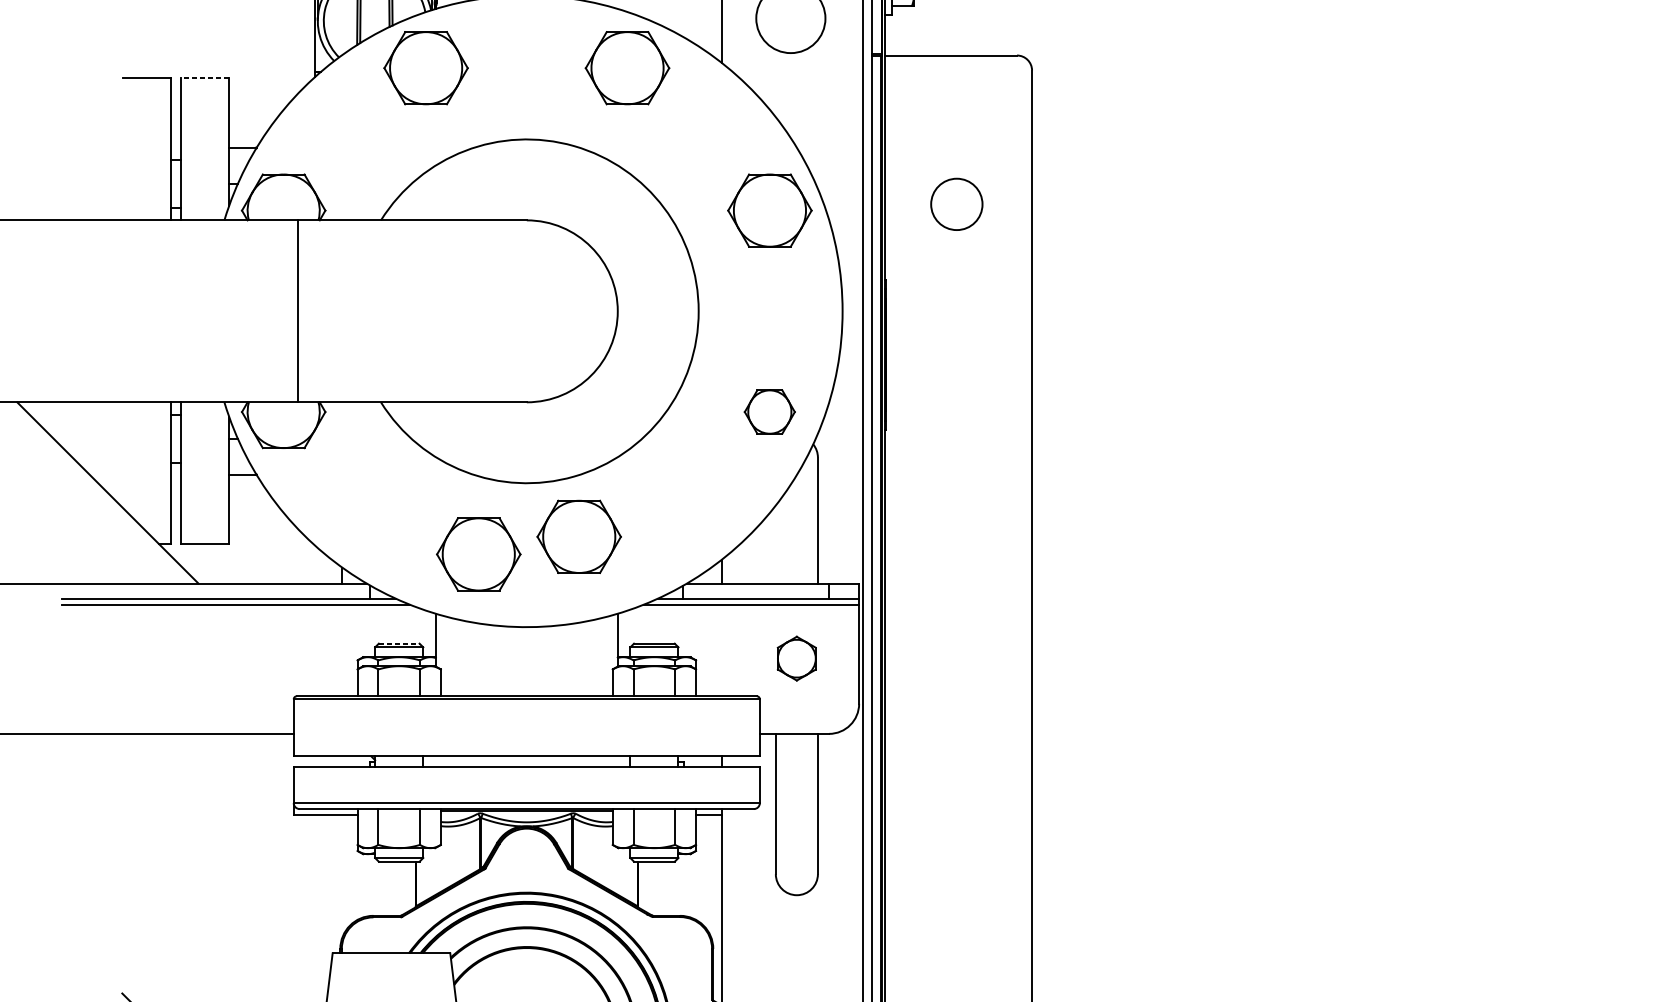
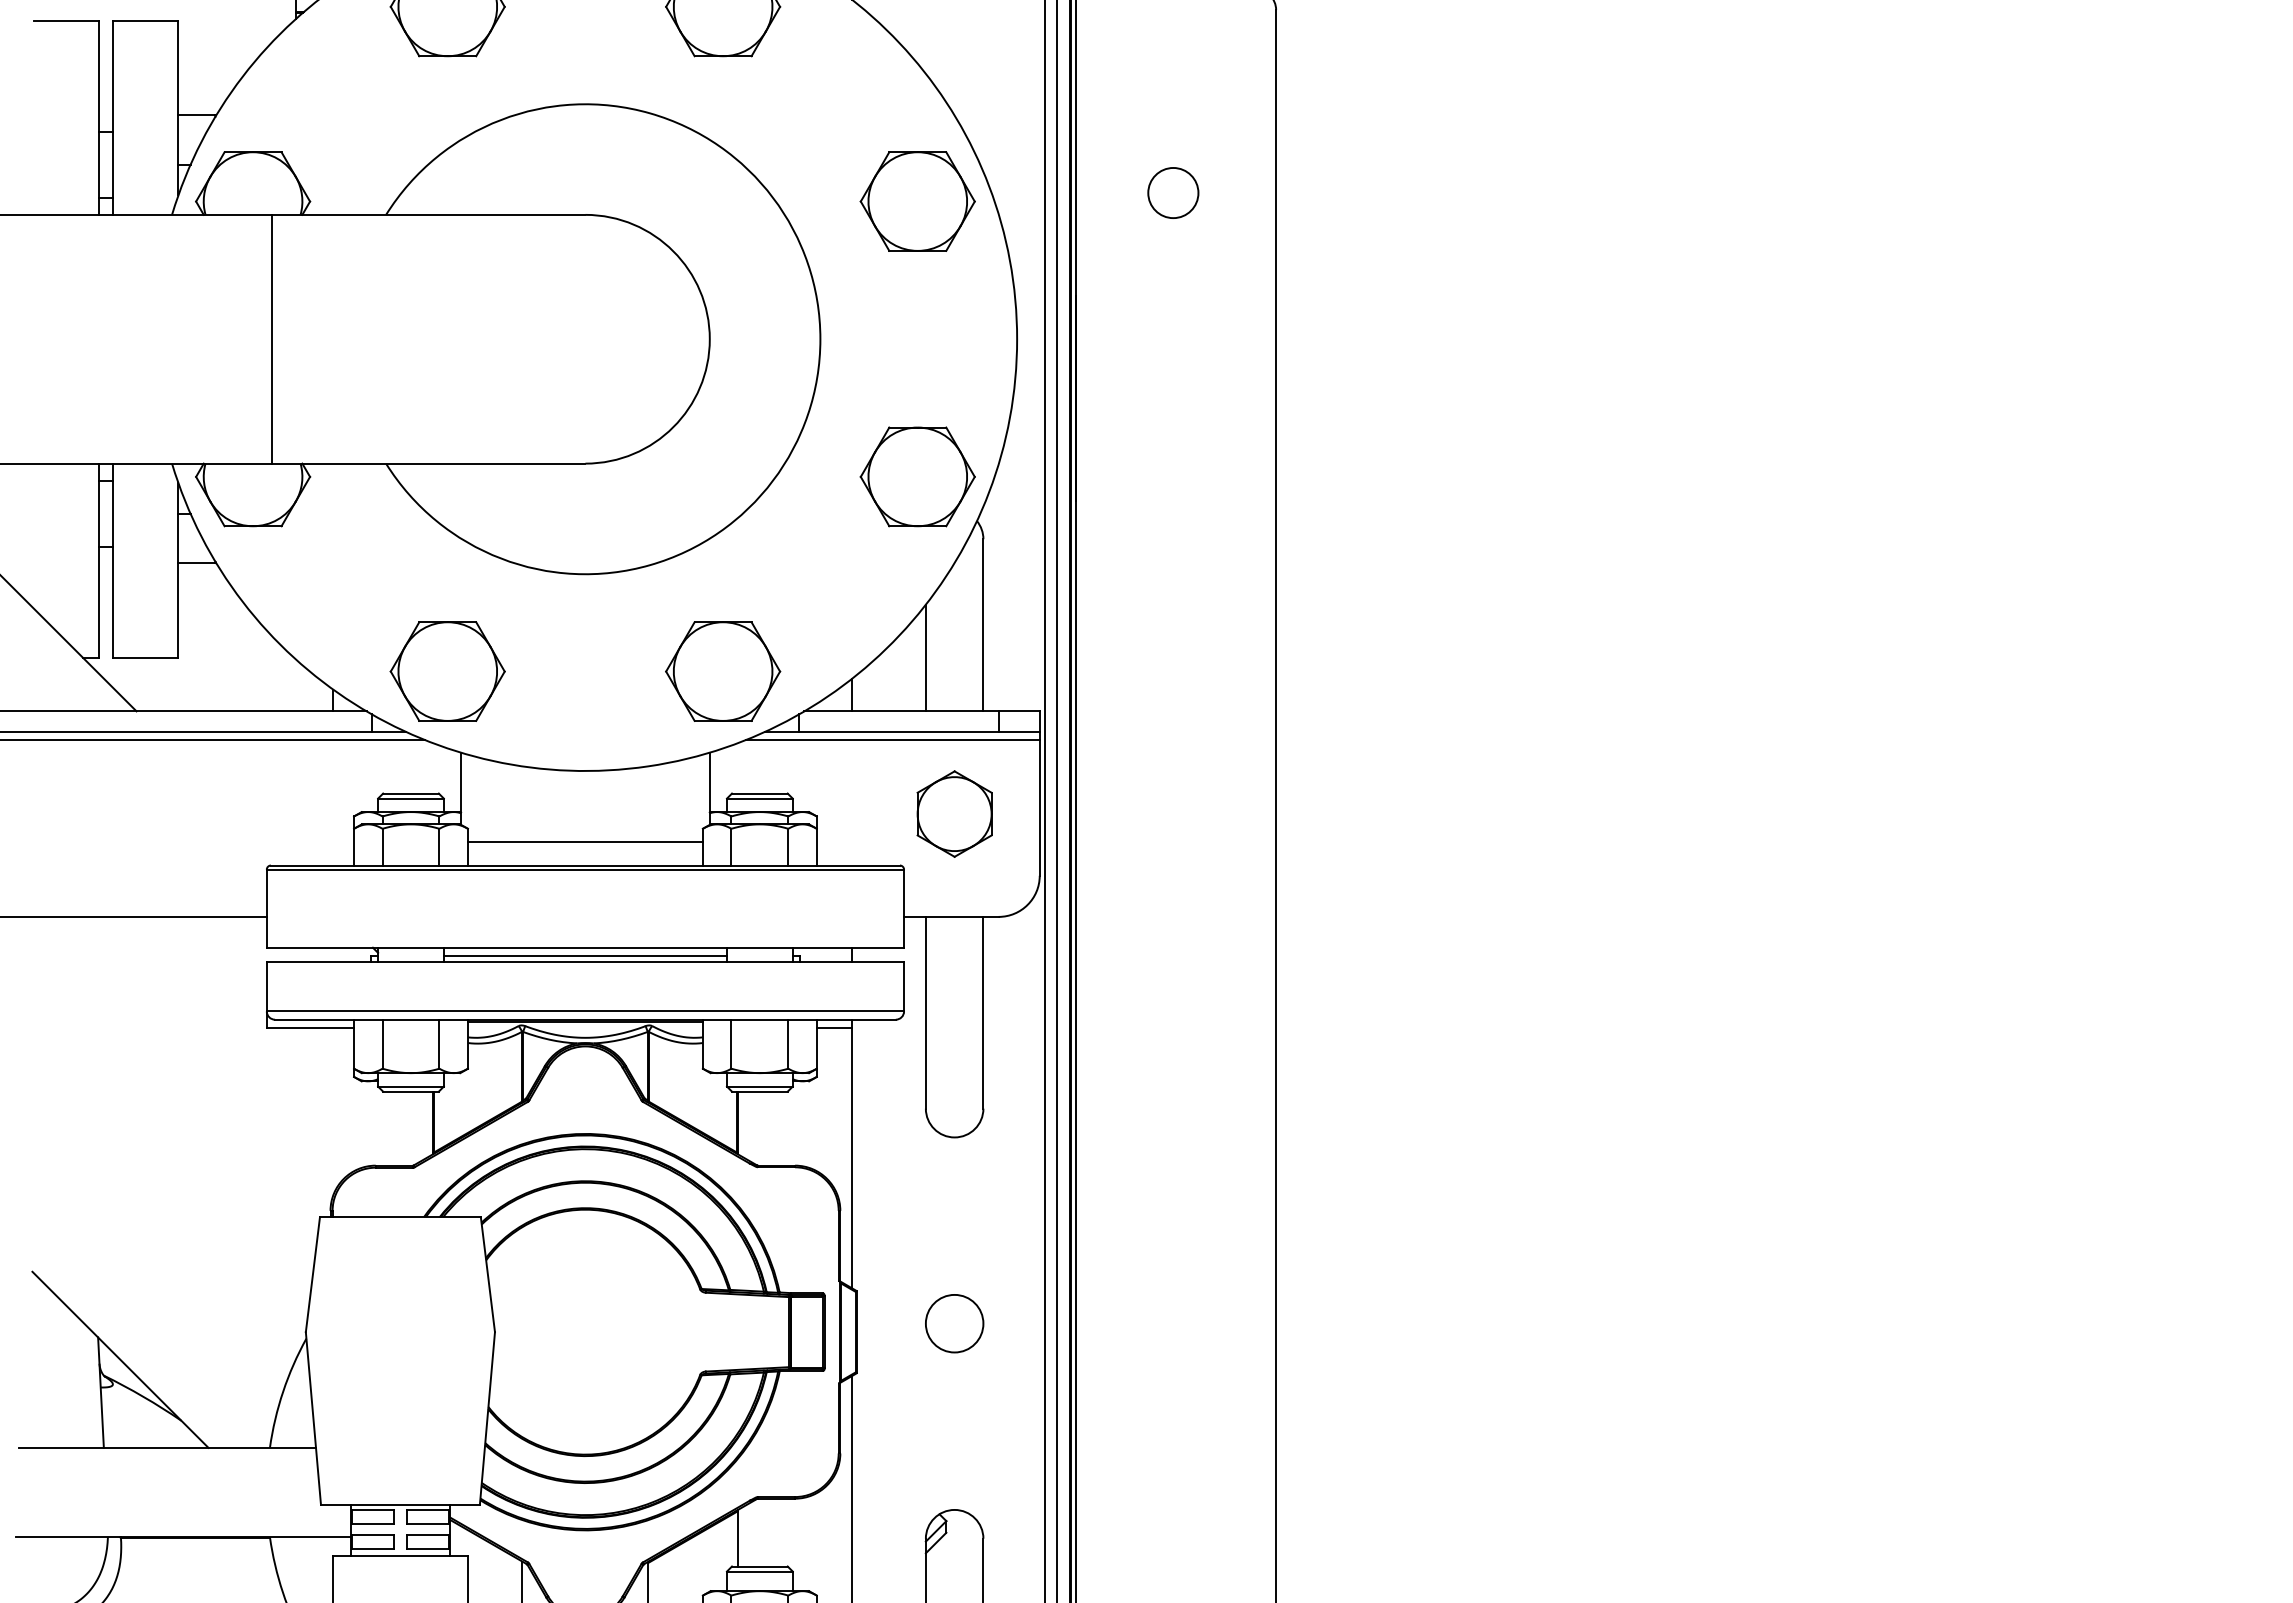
line: (205, 78) -> (145, 20), dashed -> solid
circle: (956, 203) -> (1173, 192), size x0.71
part: (769, 411) -> (917, 476), size x1.67
part: (579, 536) -> (723, 671), moved
line: (775, 544) -> (925, 657), added
part: (478, 554) -> (447, 671), moved
line: (399, 643) -> (411, 793), dashed -> solid
part: (796, 658) -> (954, 813), size x1.43
line: (526, 678) -> (584, 841), added
line: (526, 762) -> (585, 955), added

